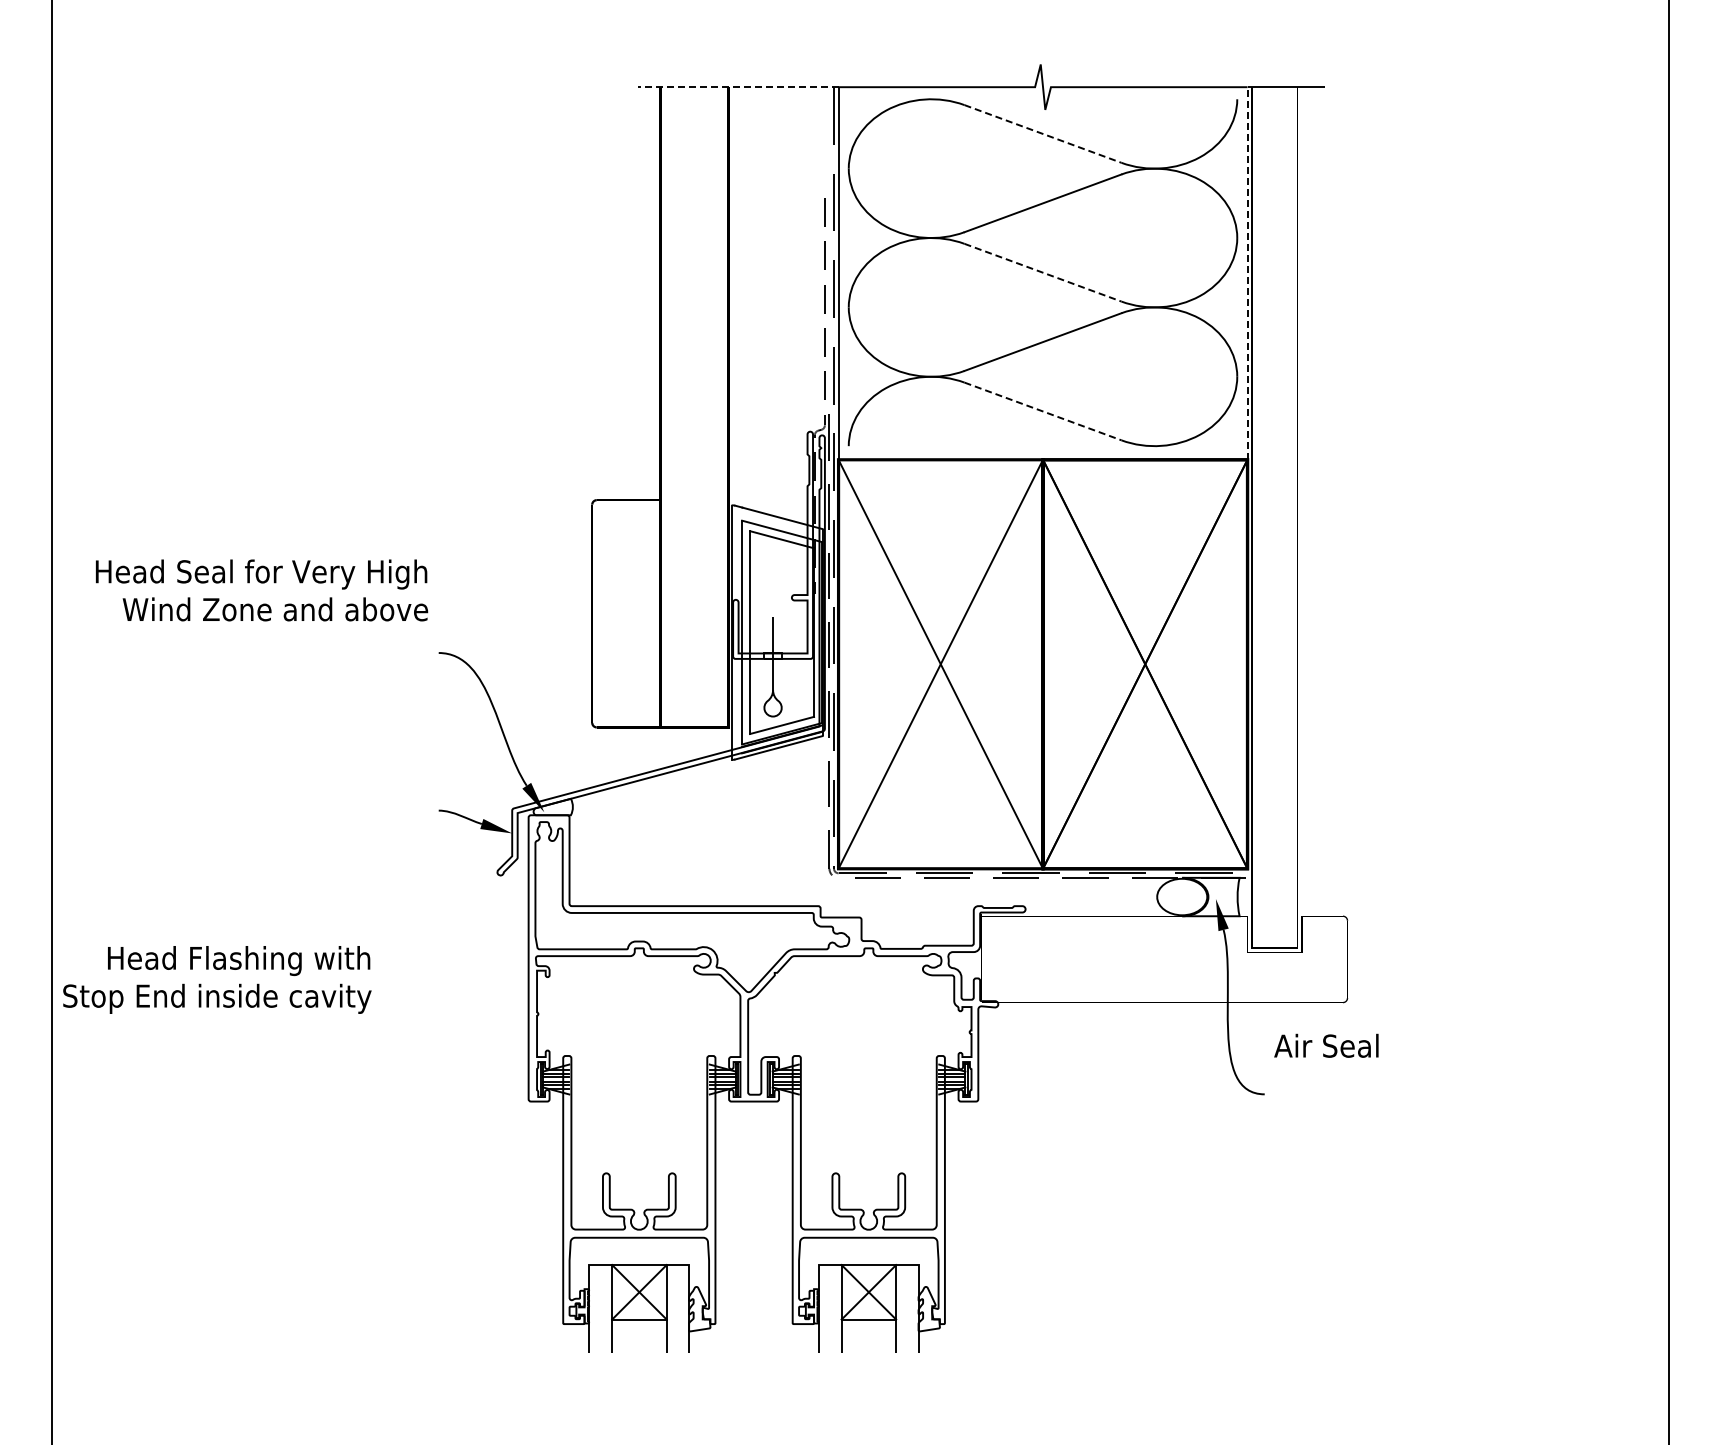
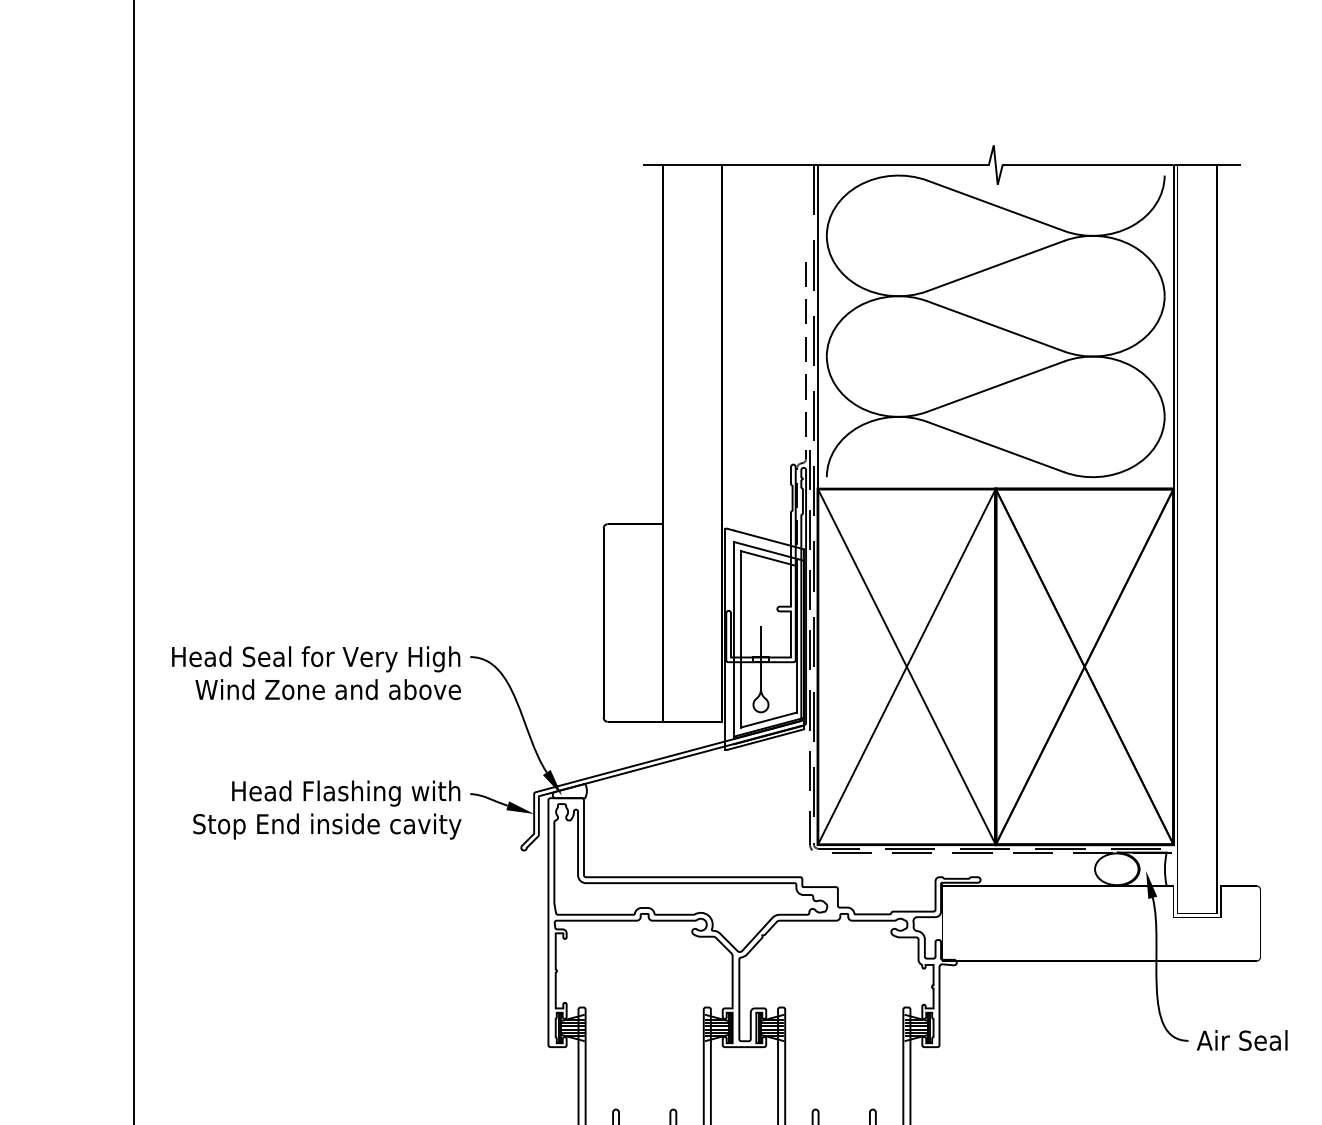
line: (737, 87) -> (730, 165), dashed -> solid
line: (1043, 133) -> (996, 205), dashed -> solid
line: (1043, 272) -> (996, 326), dashed -> solid
line: (1247, 272) -> (1173, 326), dashed -> solid
line: (1043, 411) -> (996, 447), dashed -> solid
text: (262, 590) -> (317, 673), moved
text: (217, 979) -> (327, 809), moved
text: (1326, 1045) -> (1242, 1040), moved

